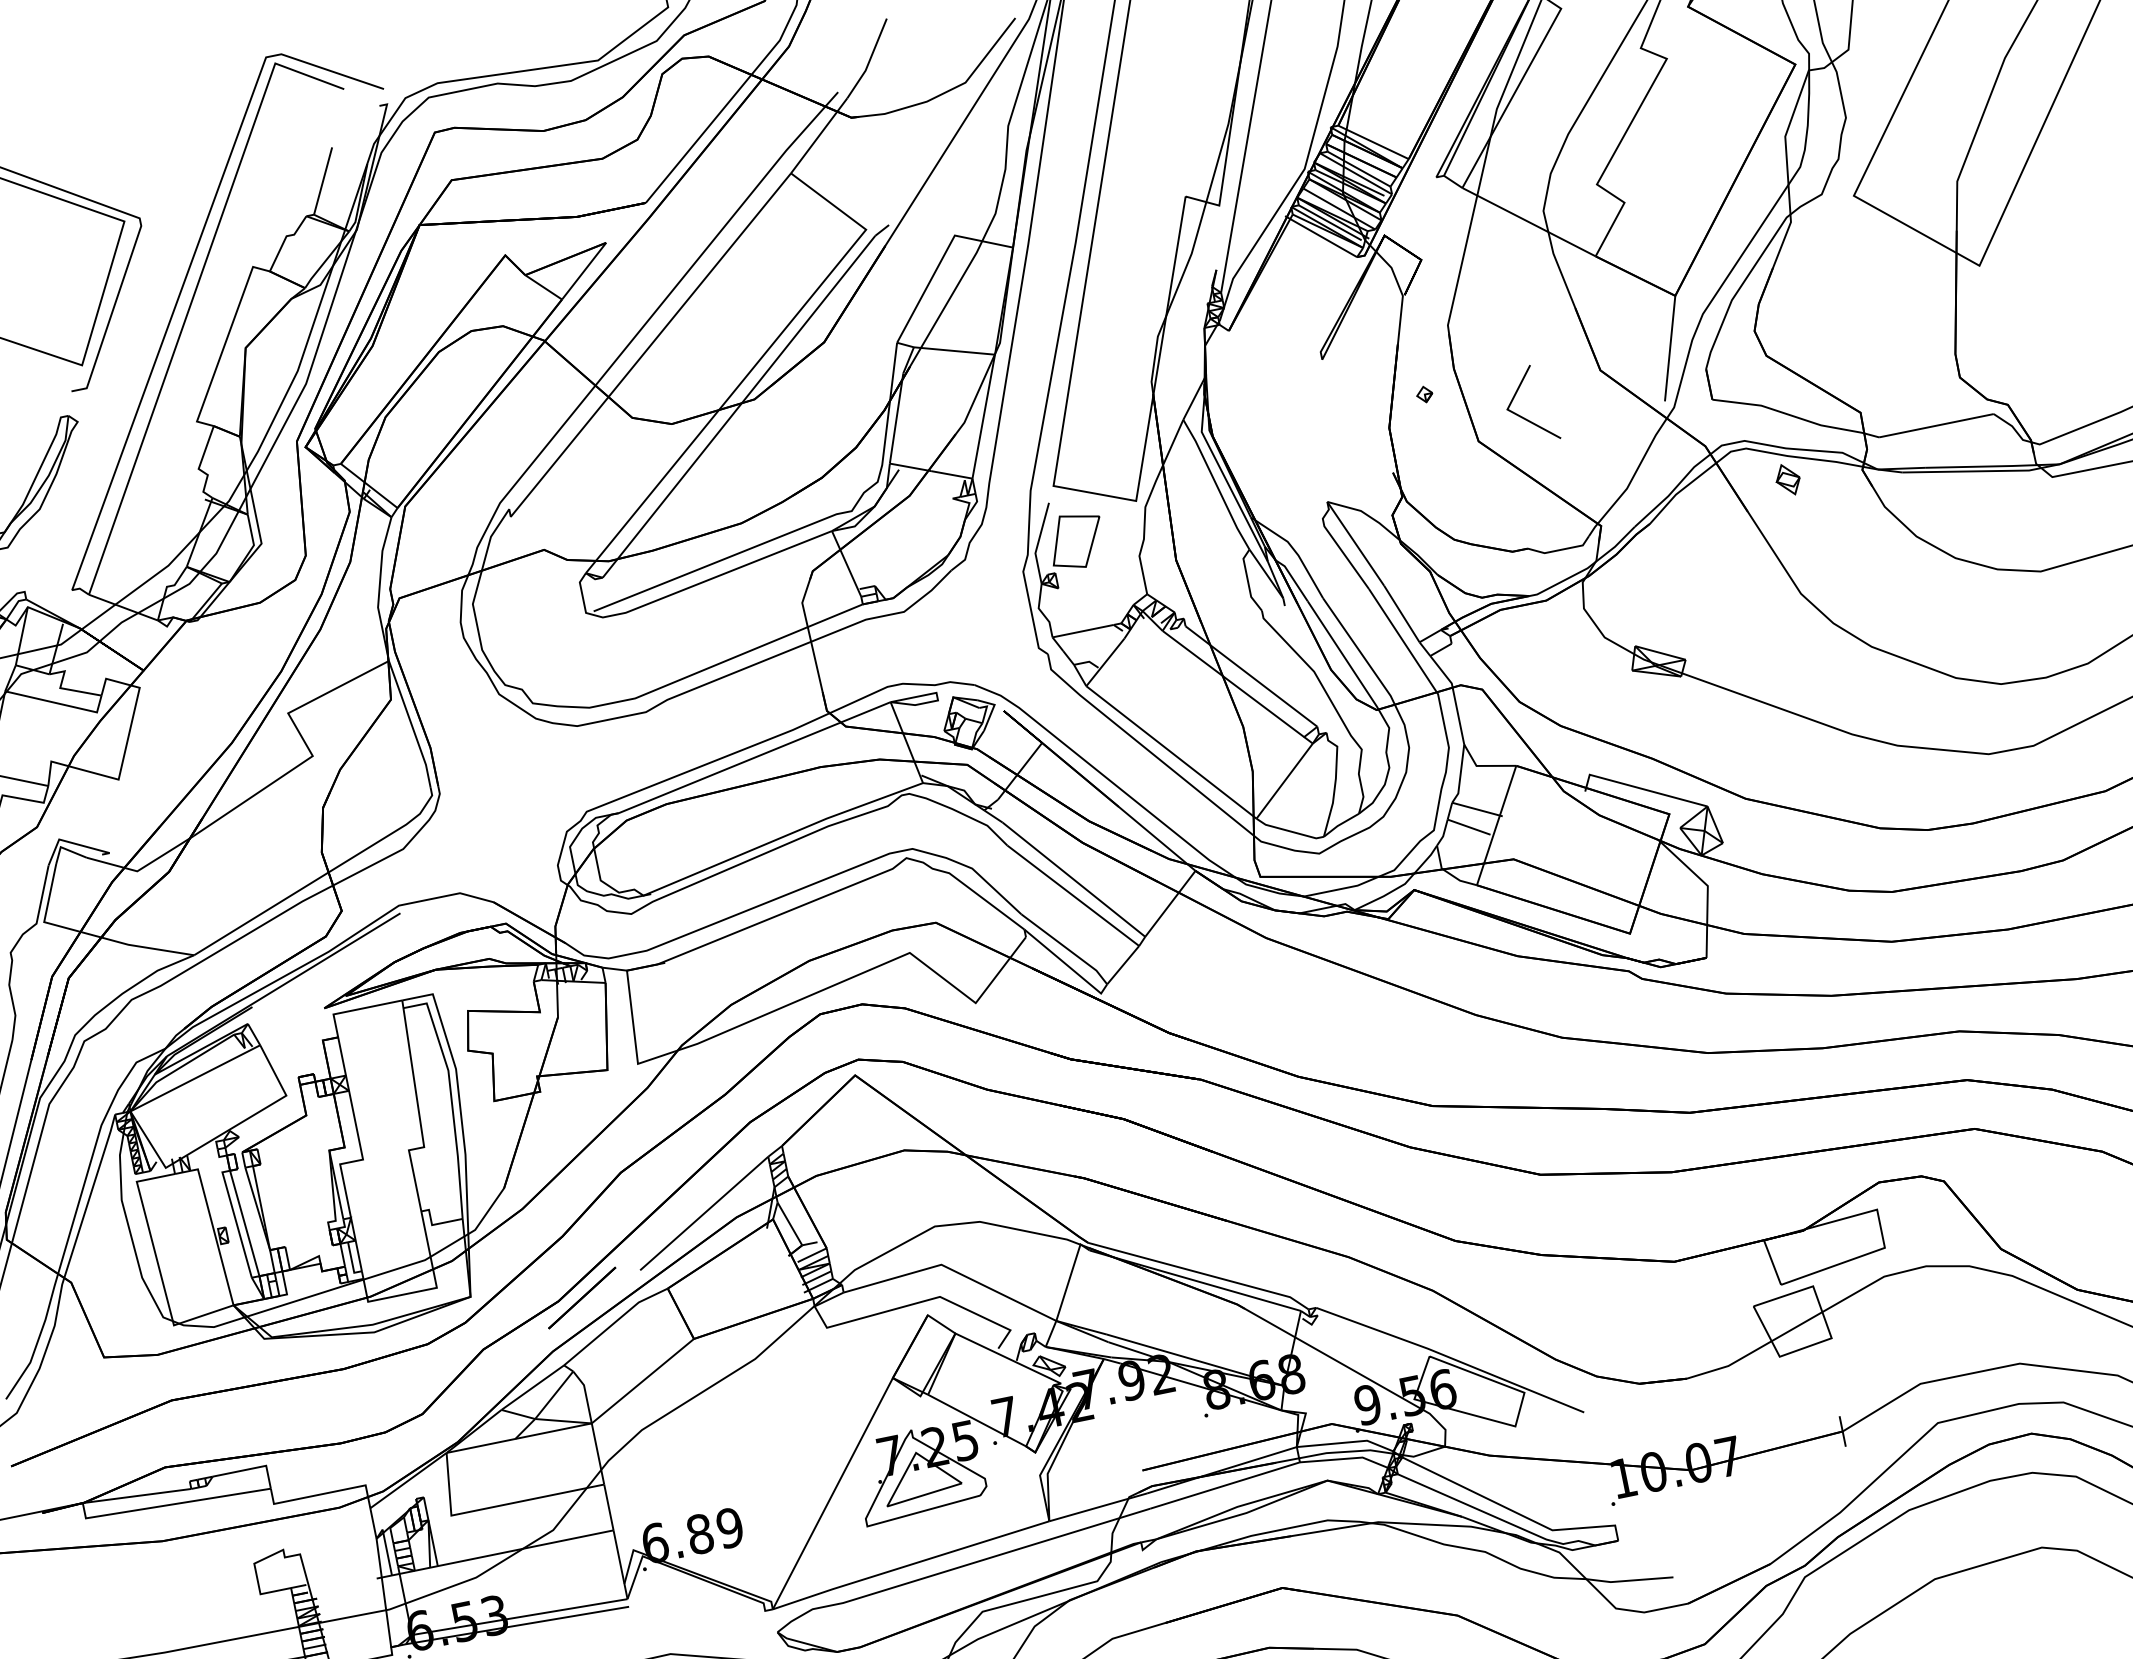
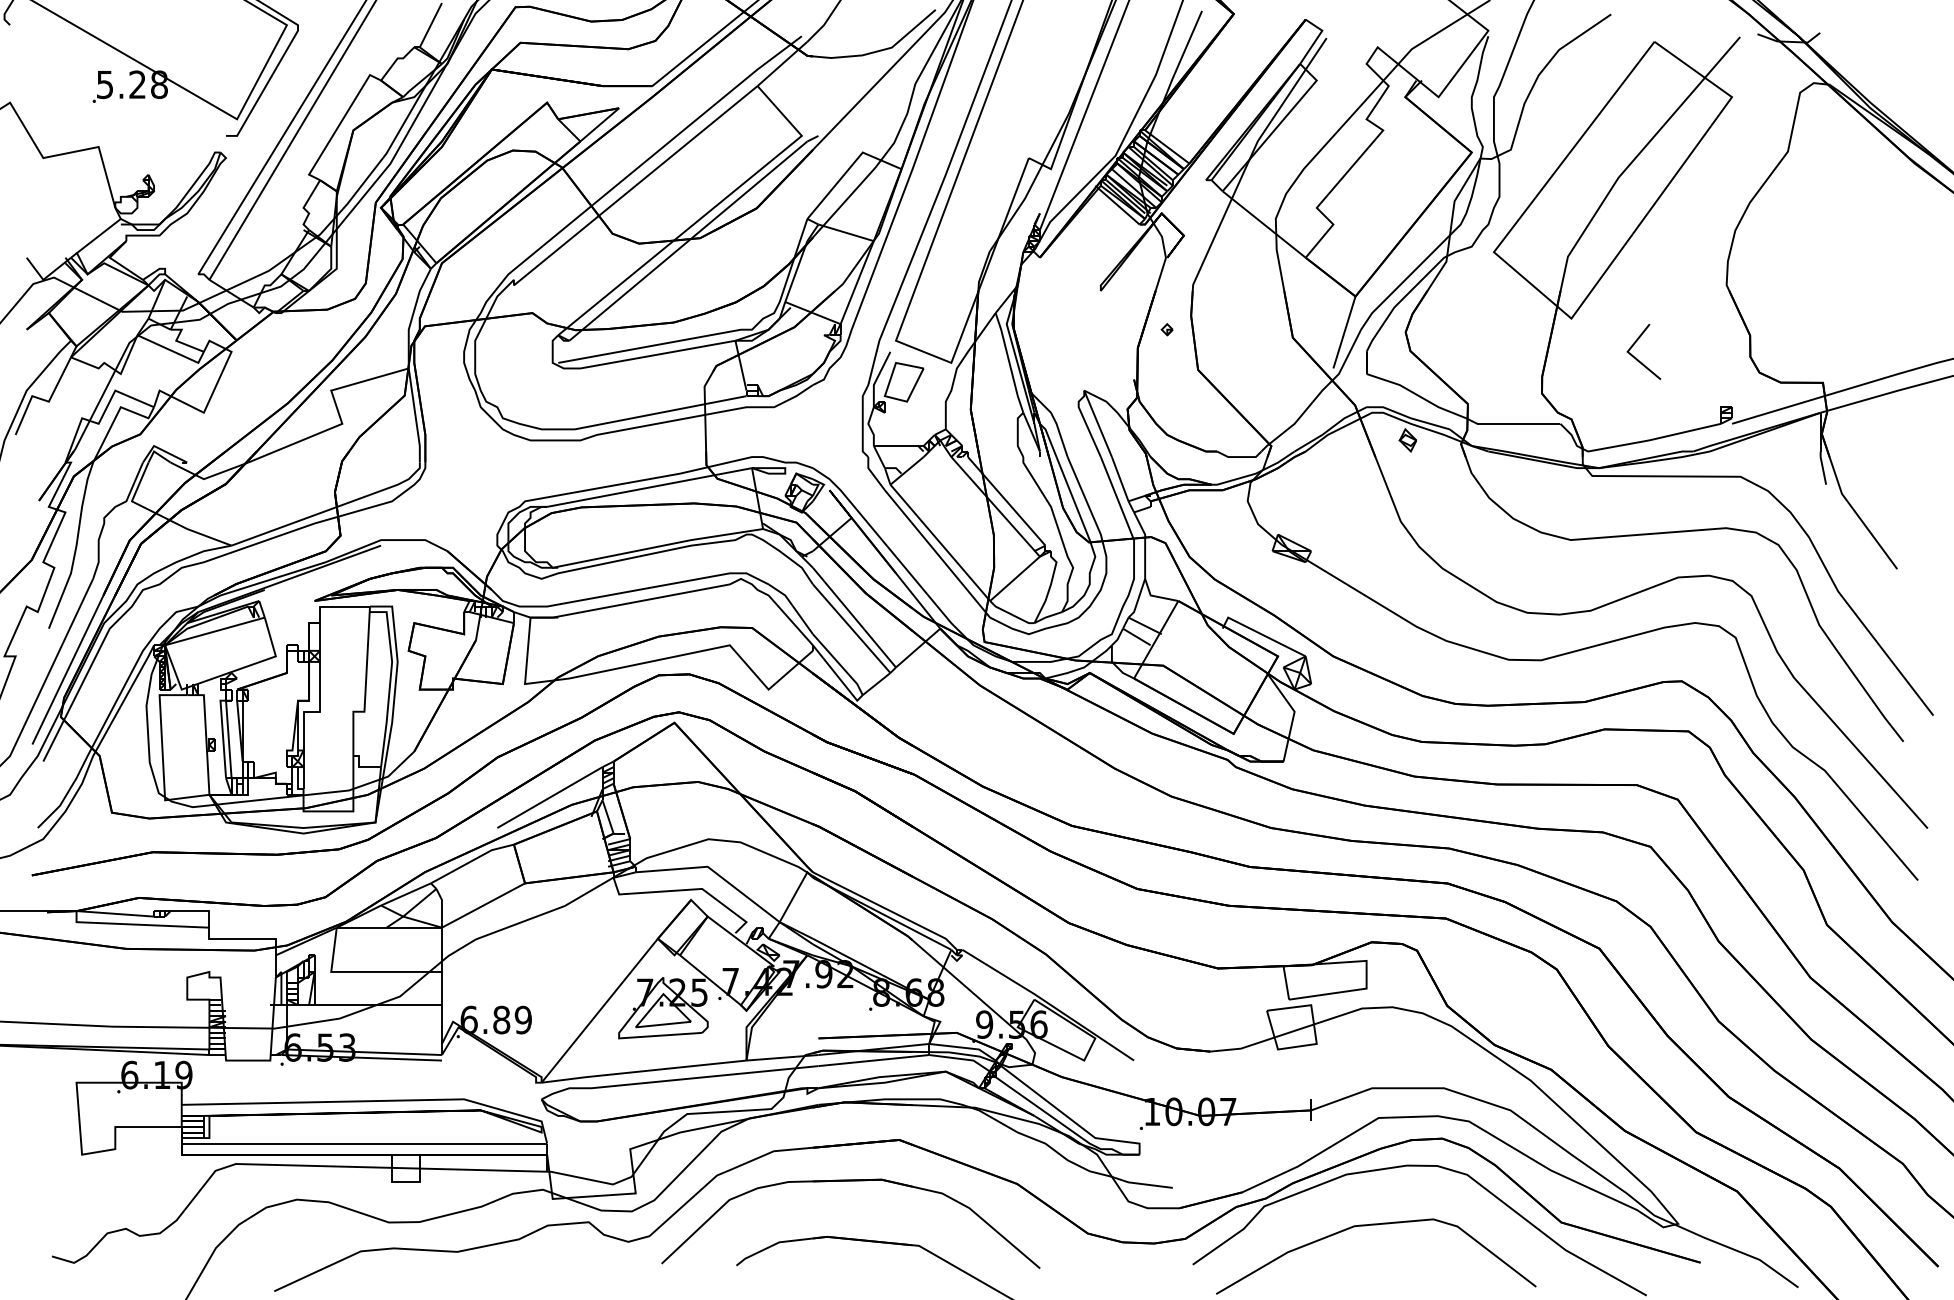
line: (1521, 414) -> (1636, 357), moved
line: (582, 1297) -> (453, 838), removed

